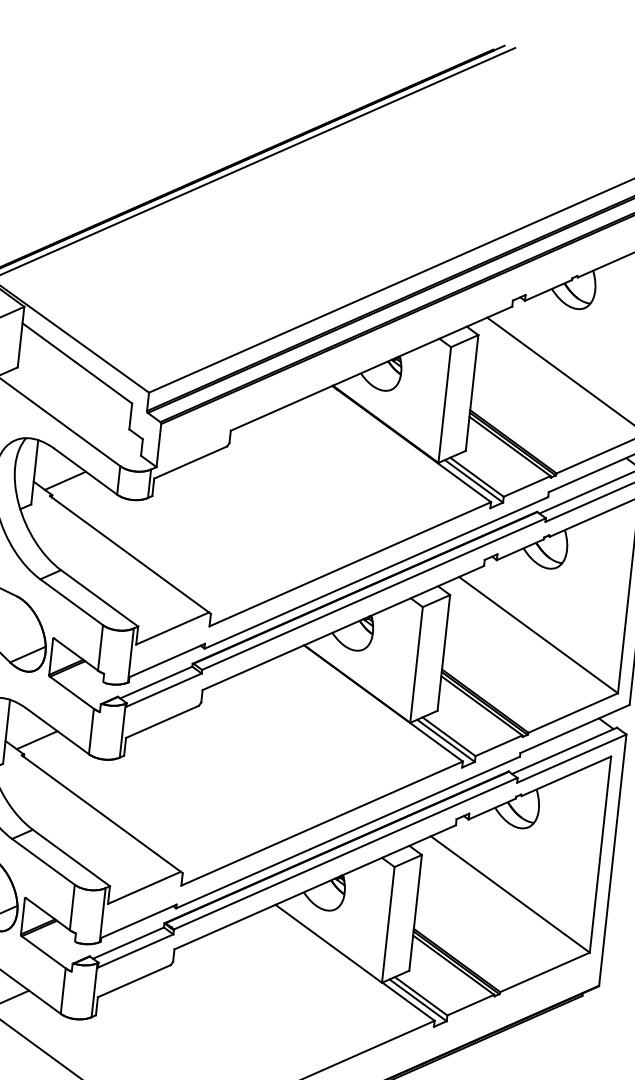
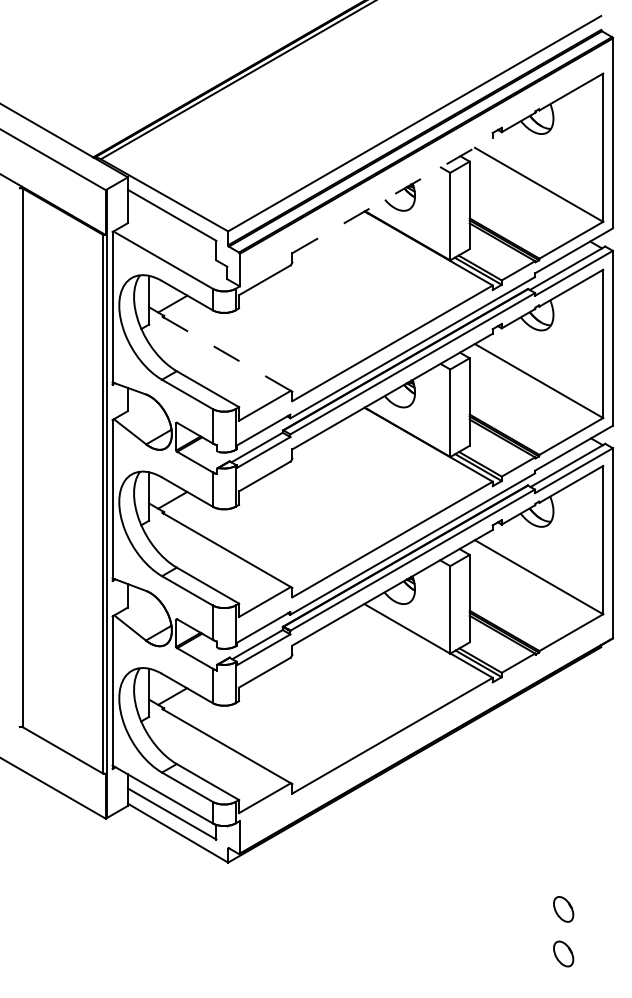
line: (371, 368) -> (392, 195), solid -> dashed
line: (129, 553) -> (226, 353), solid -> dashed

